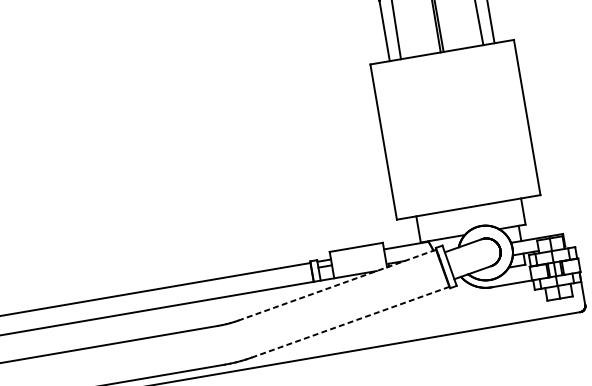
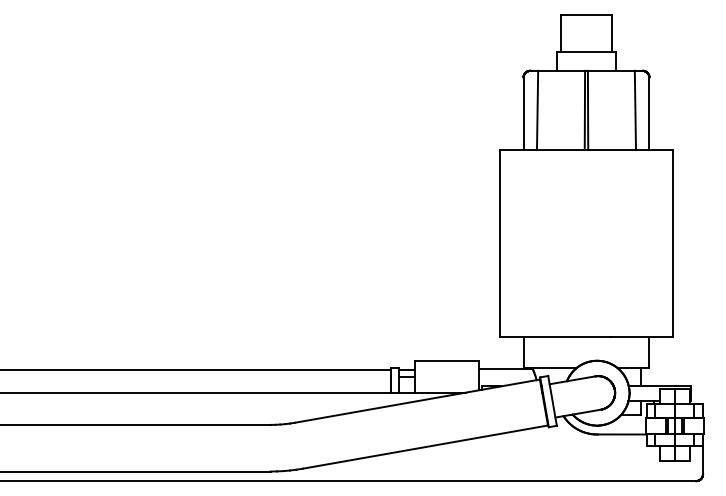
line: (336, 285) -> (416, 401), dashed -> solid
line: (350, 322) -> (425, 447), dashed -> solid

